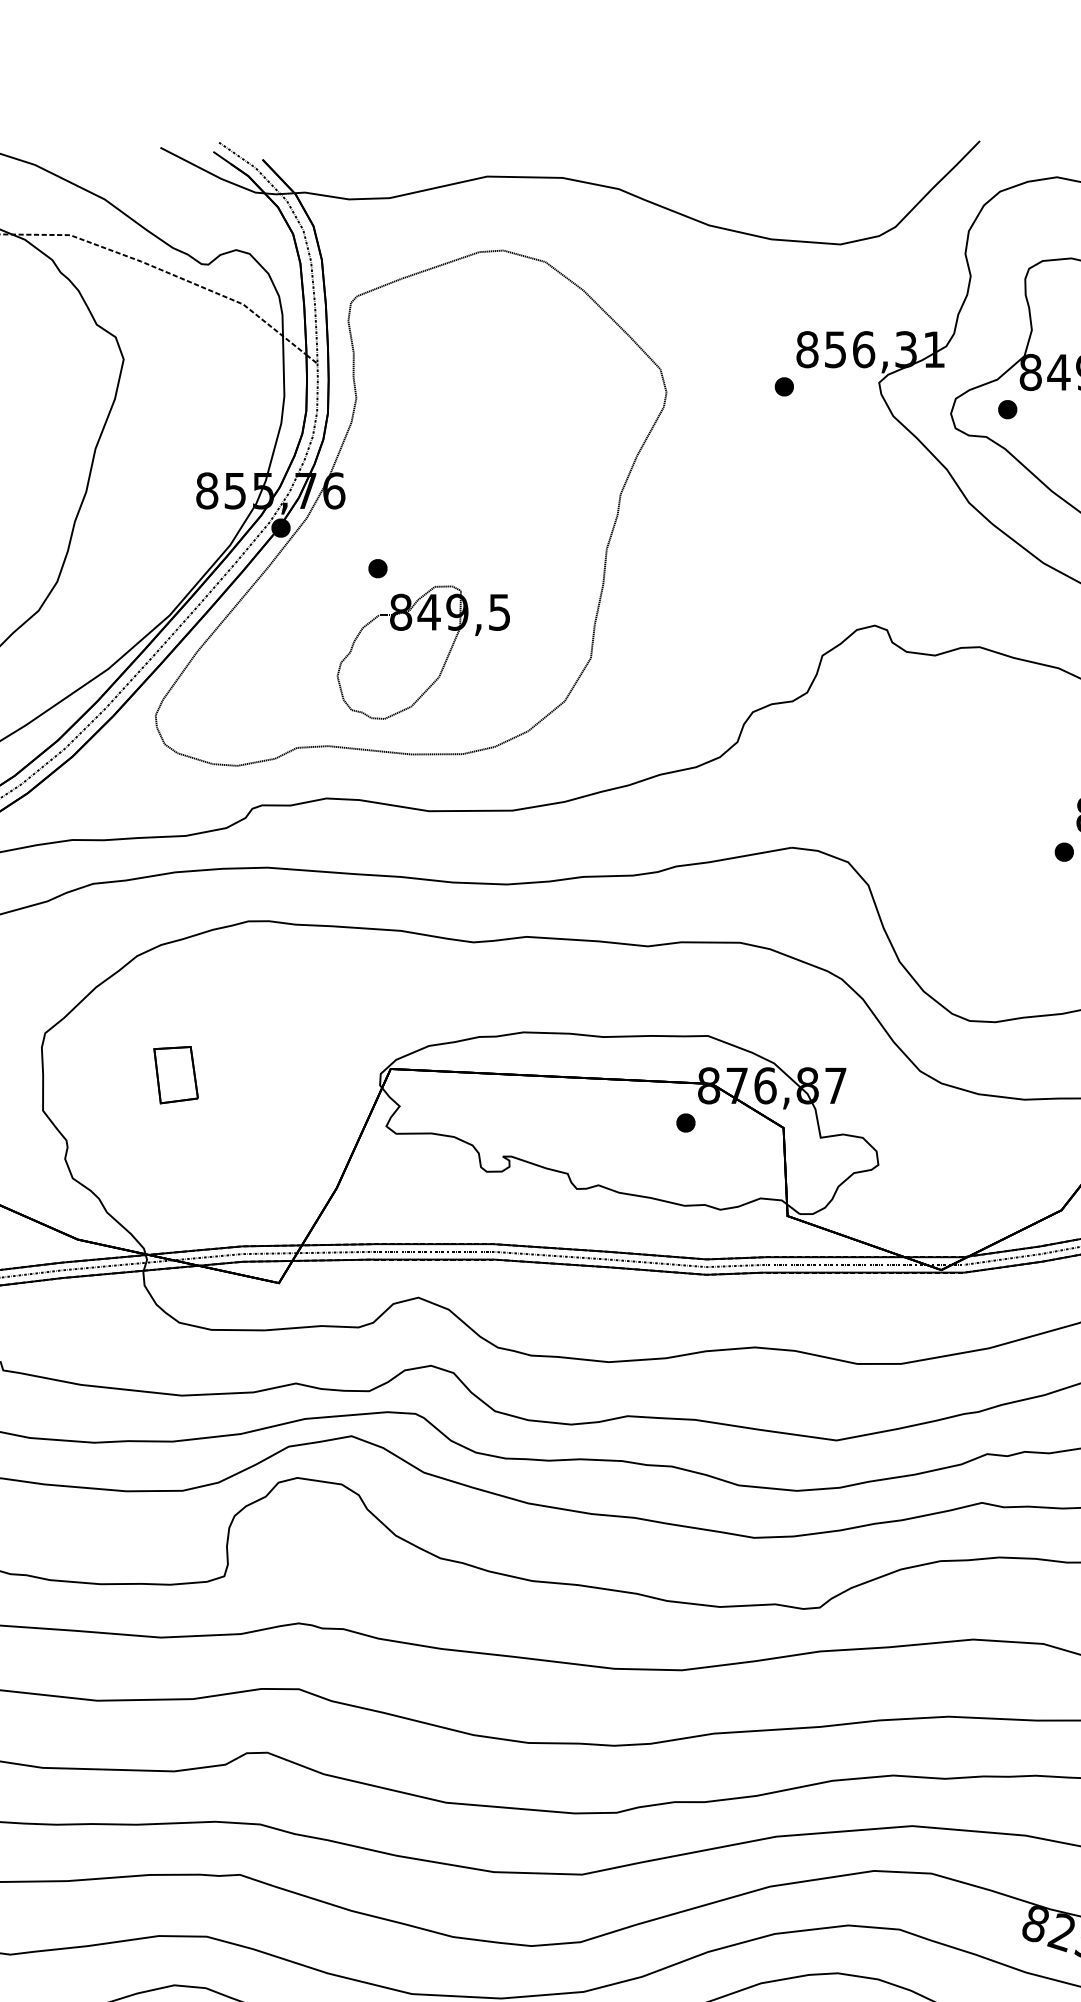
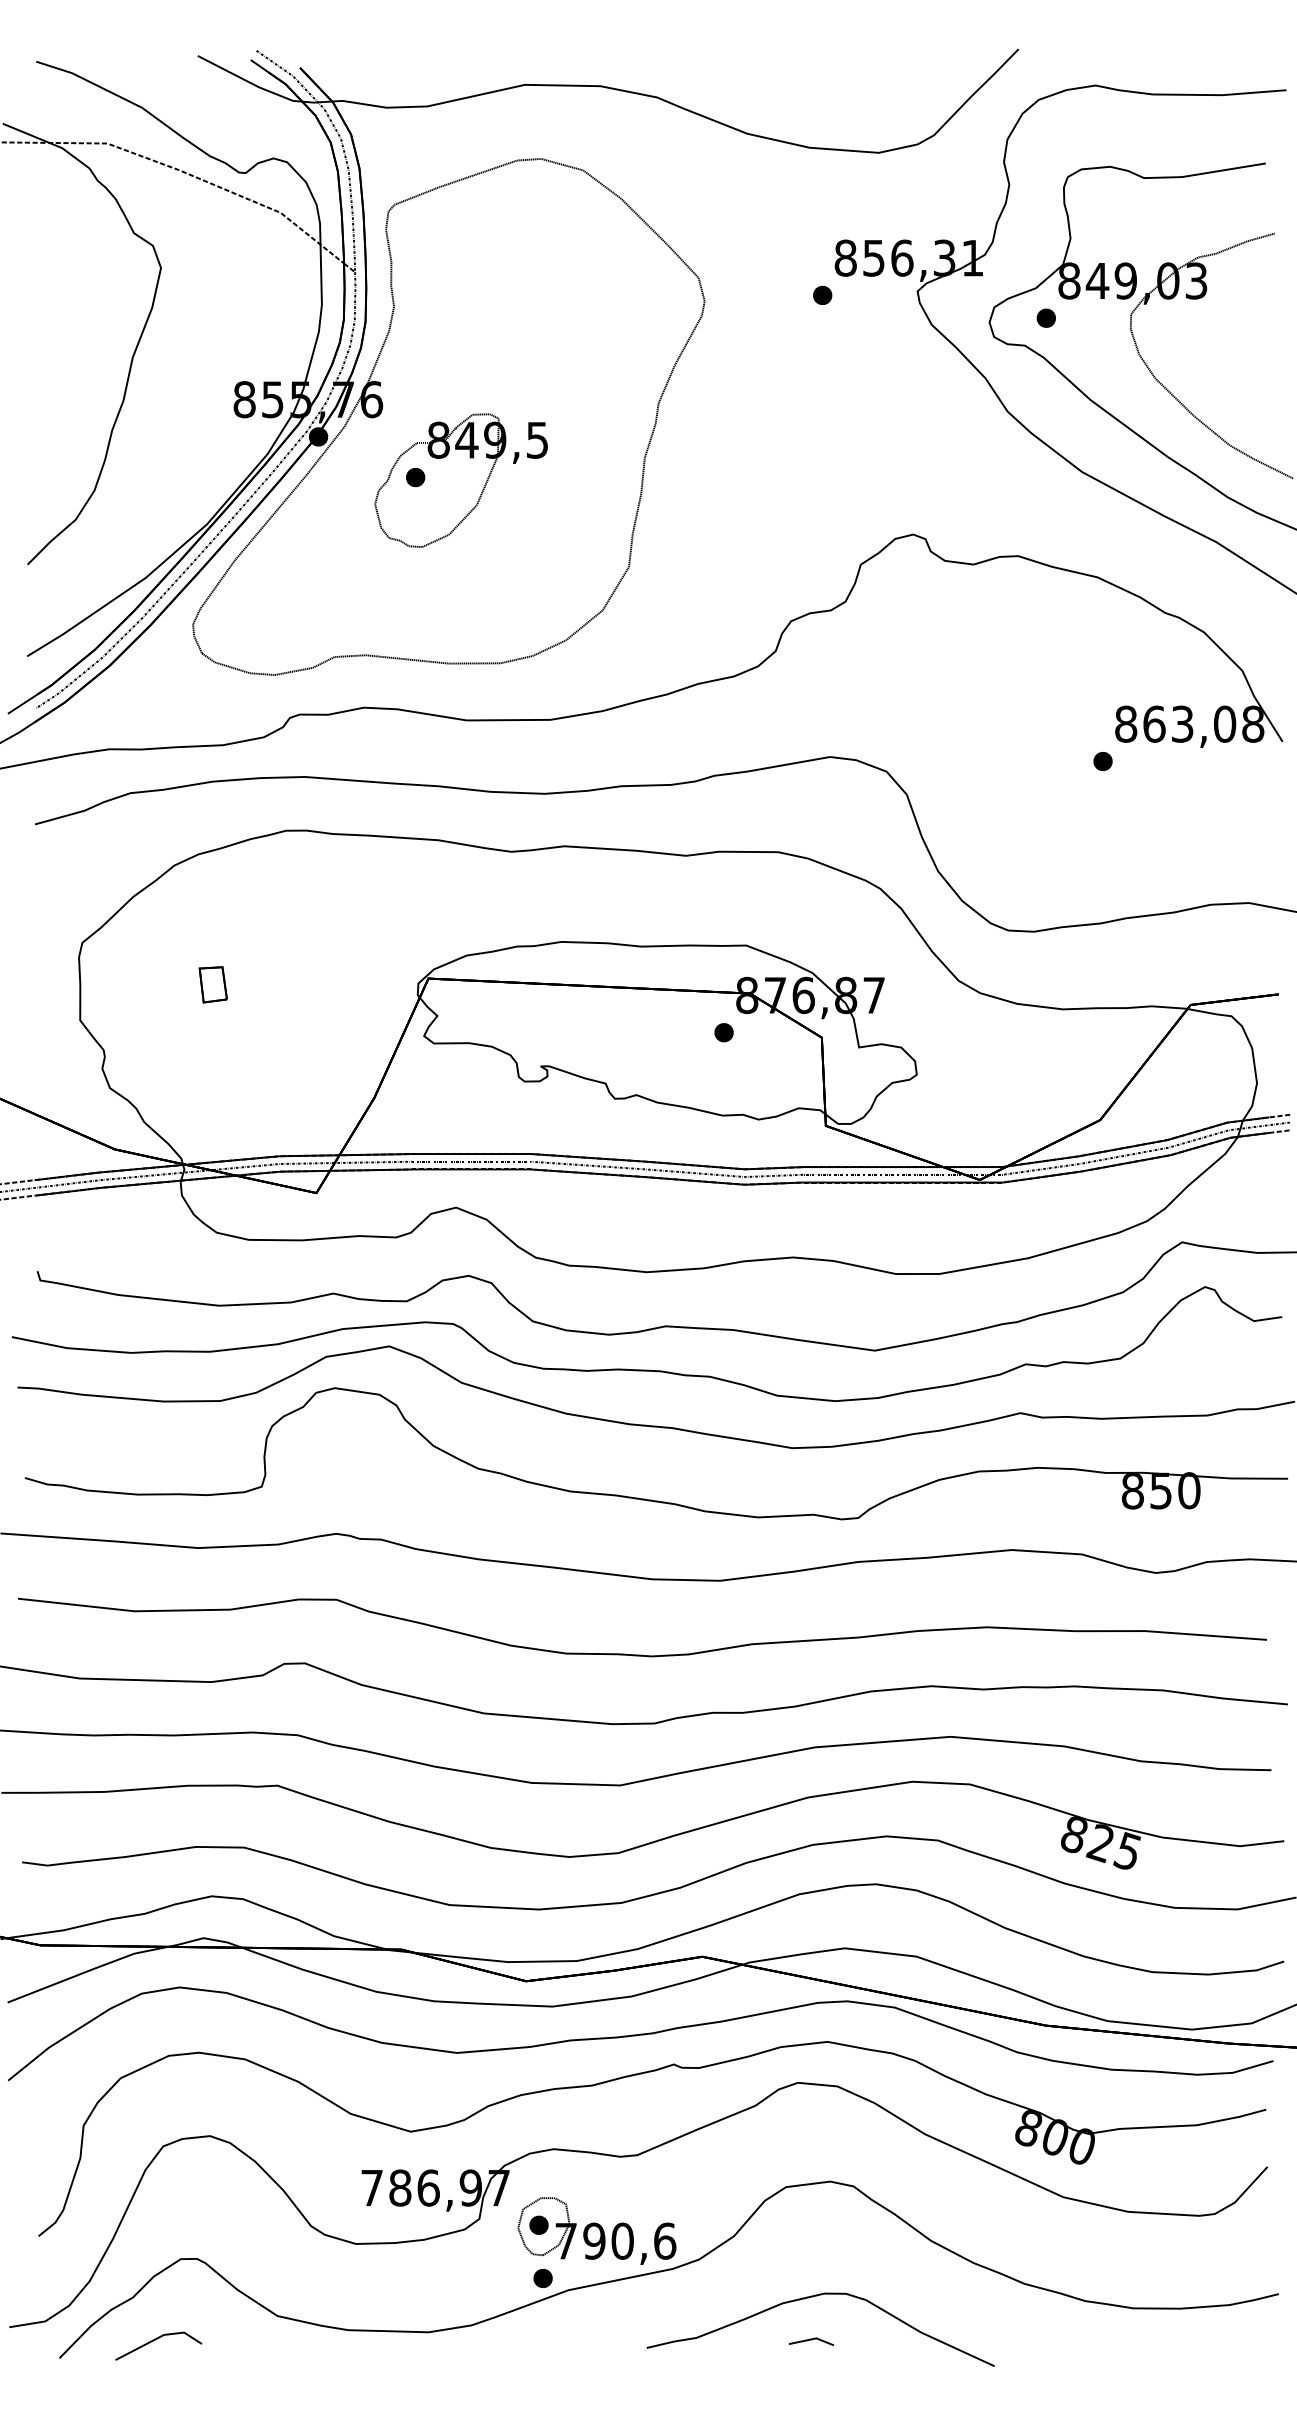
part: (445, 658) -> (483, 486), moved
part: (175, 1074) -> (212, 984), size x0.62

